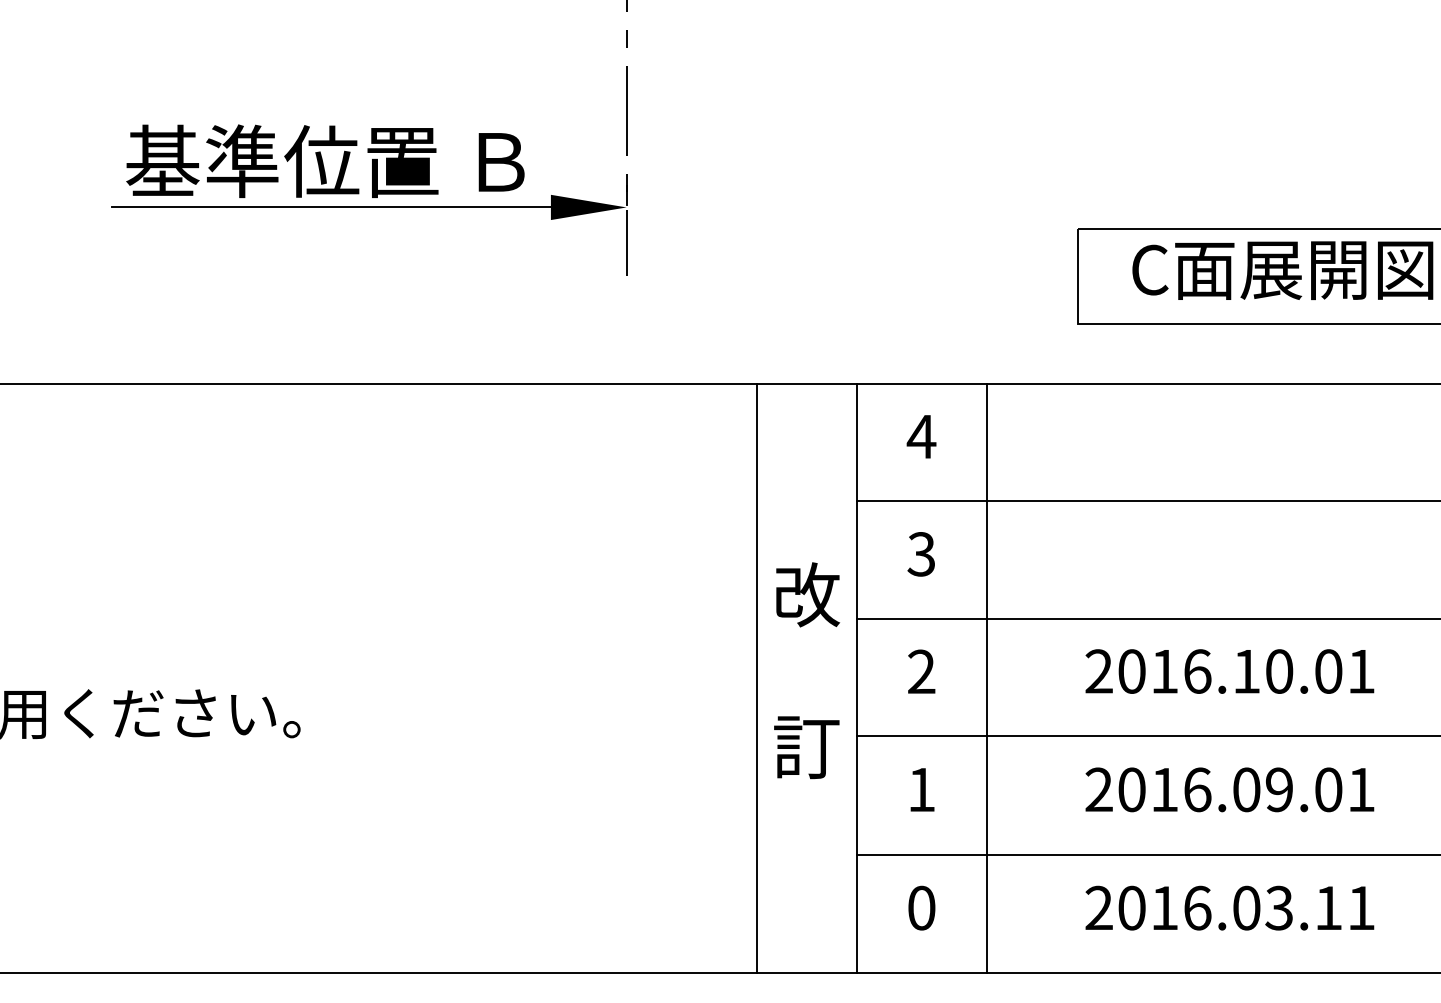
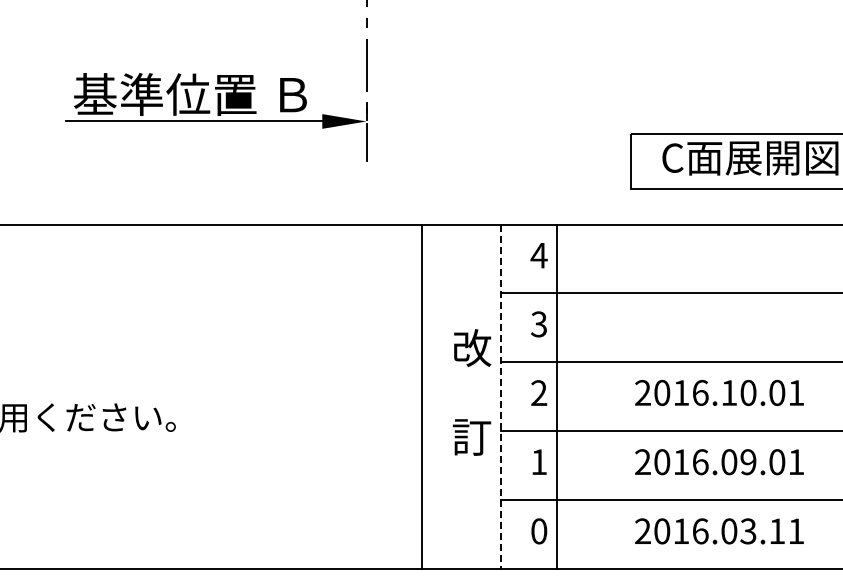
line: (756, 677) -> (421, 396), moved
line: (987, 677) -> (556, 396), moved
line: (857, 679) -> (501, 397), solid -> dashed

